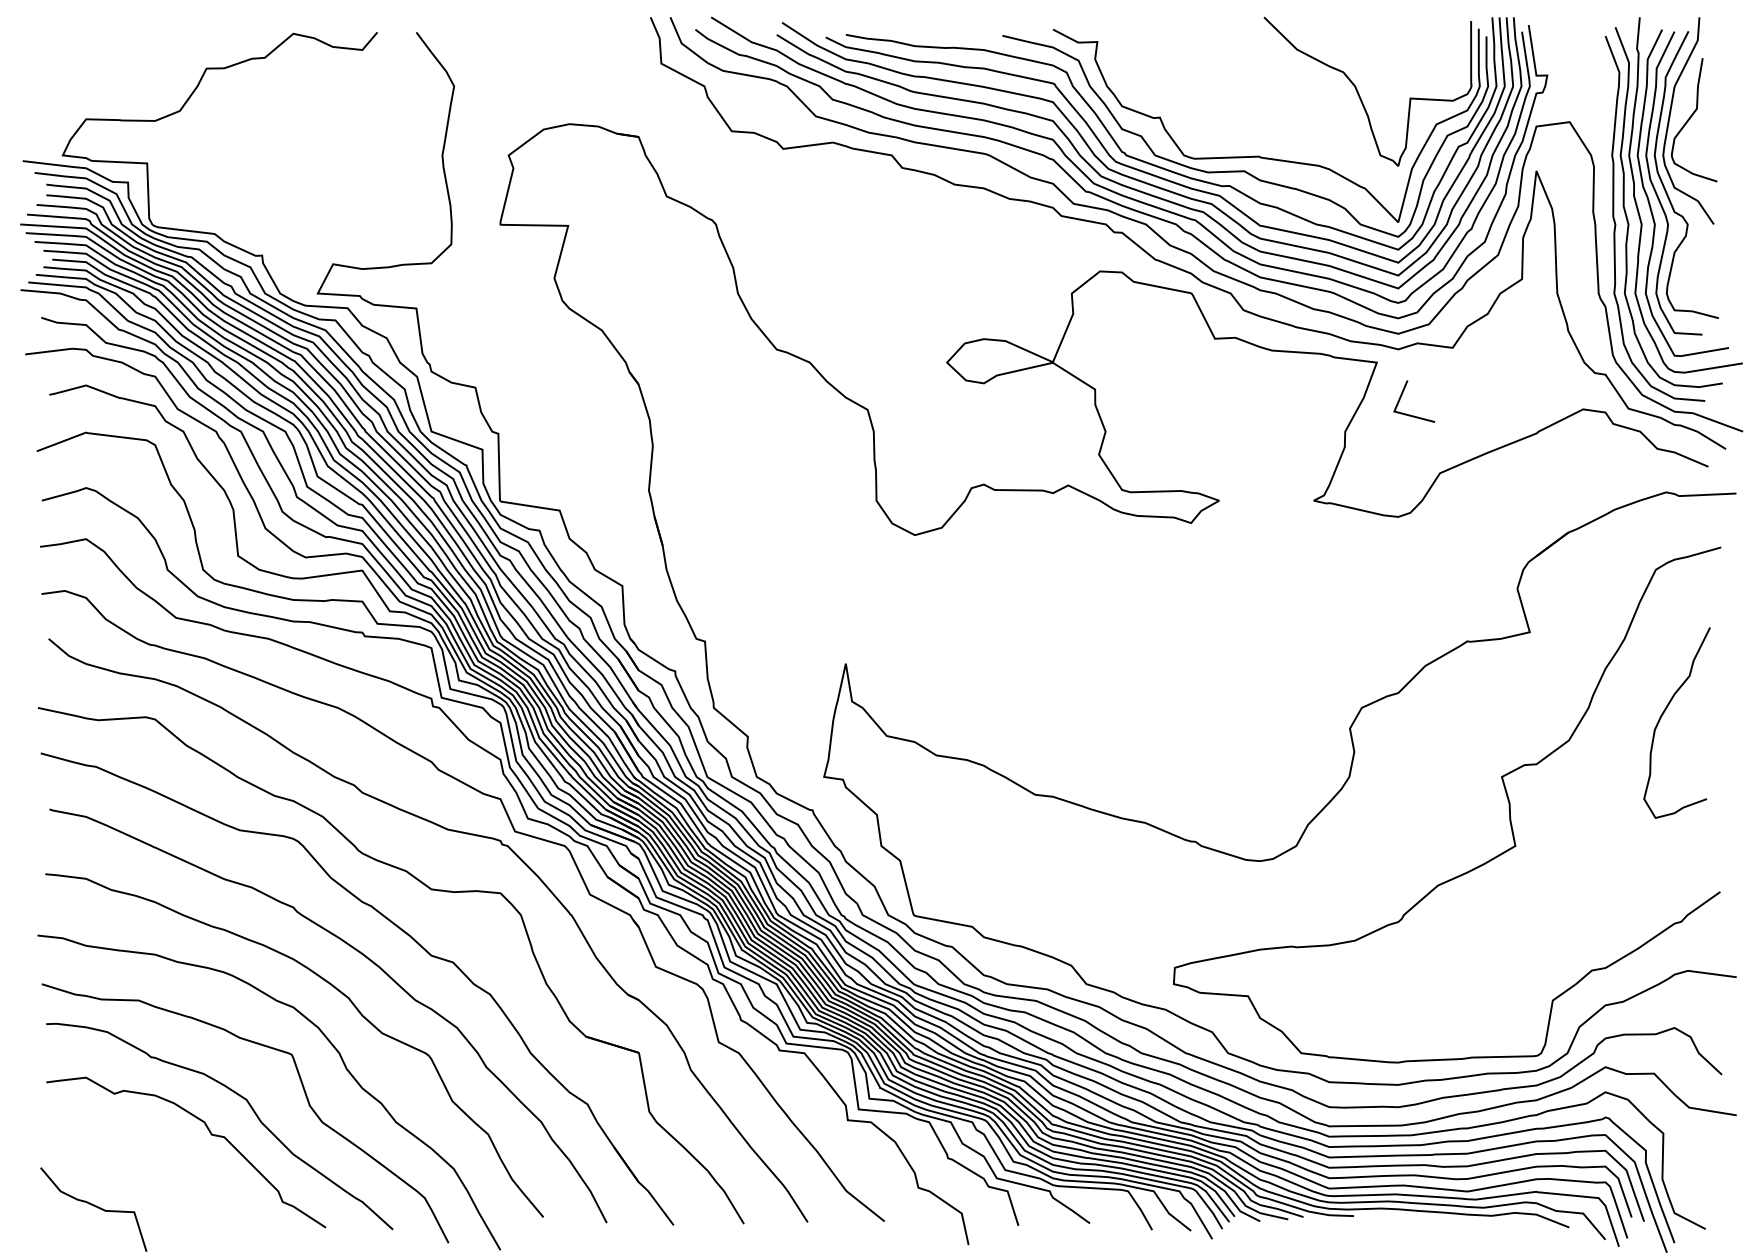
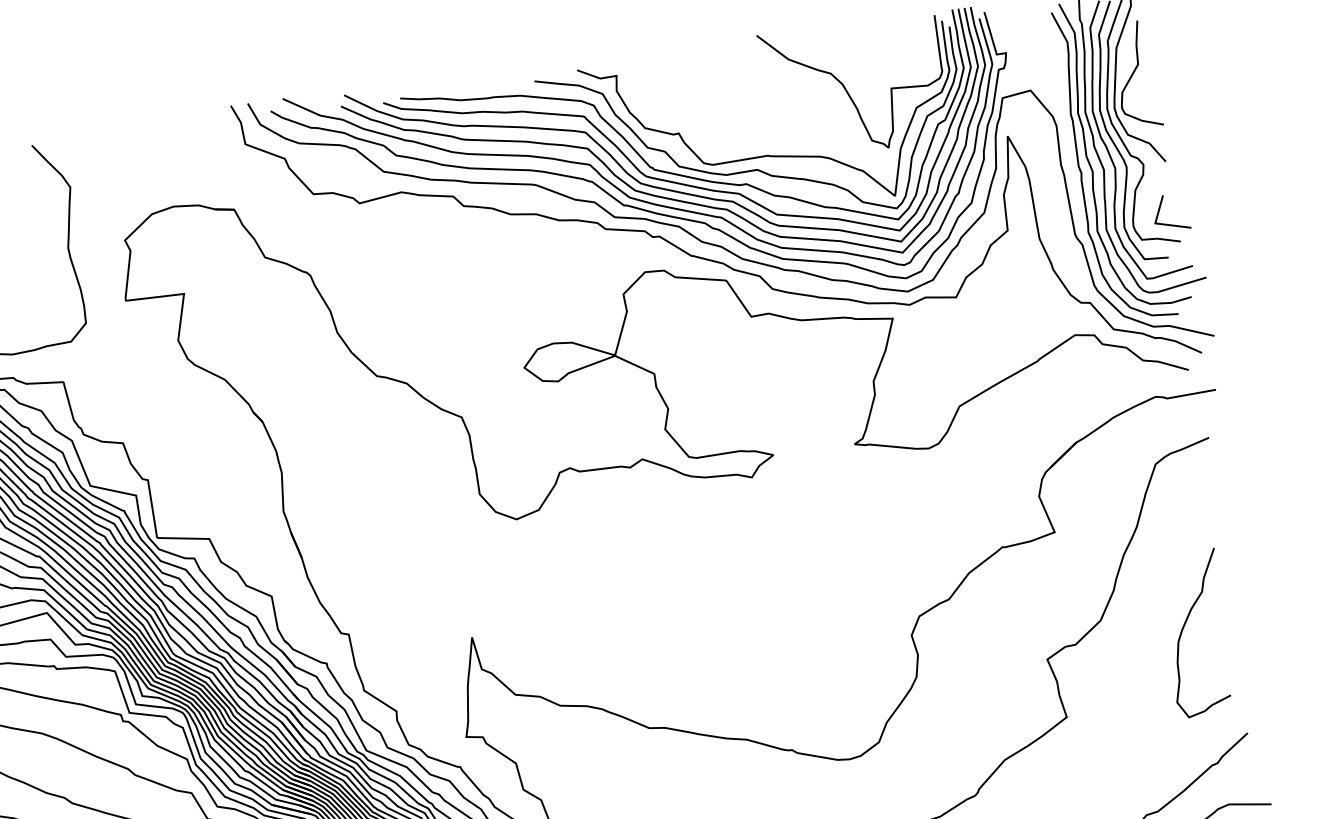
line: (1402, 395) -> (1160, 208), moved
curve: (1662, 716) -> (1183, 629), moved

